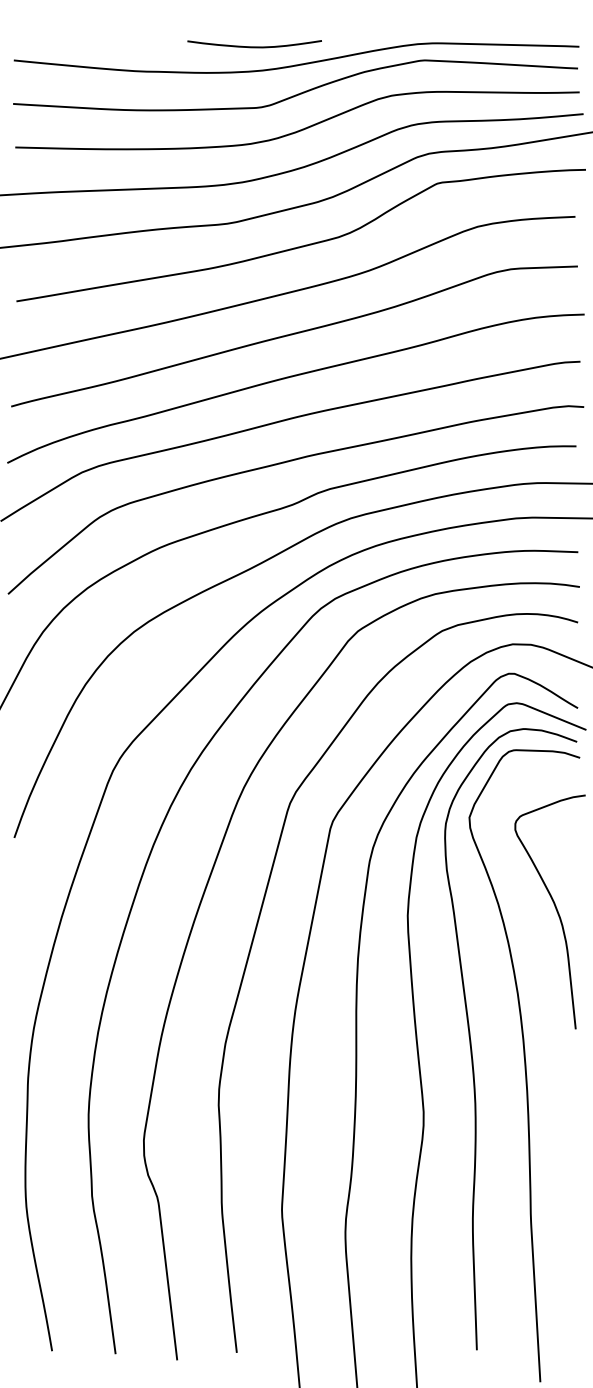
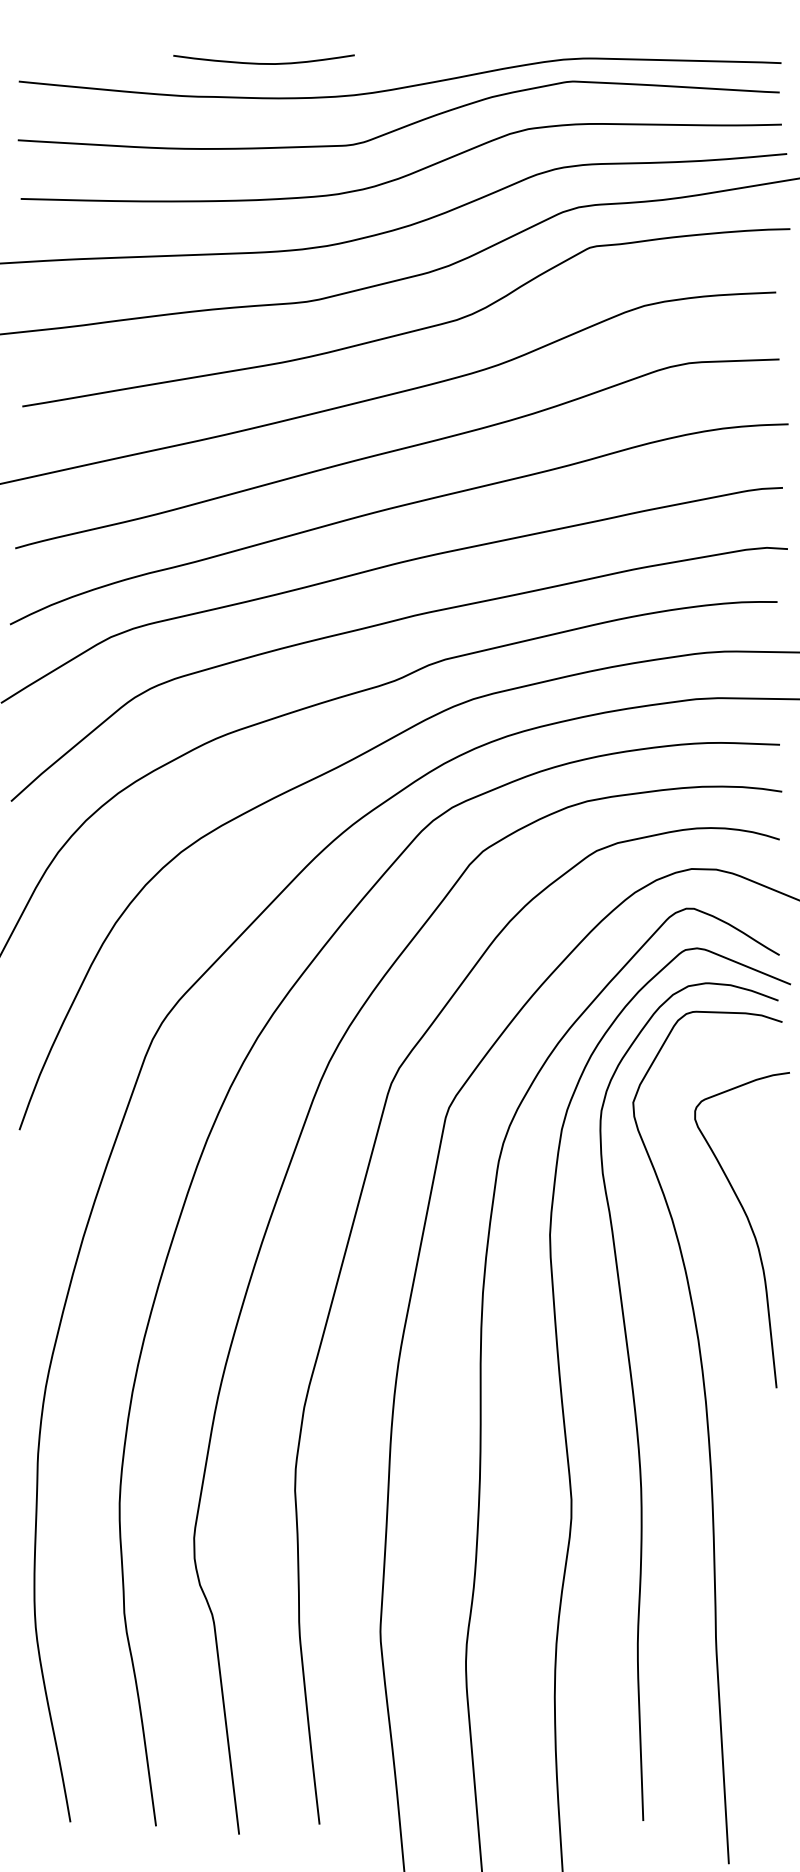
curve: (254, 46) -> (263, 62), moved

